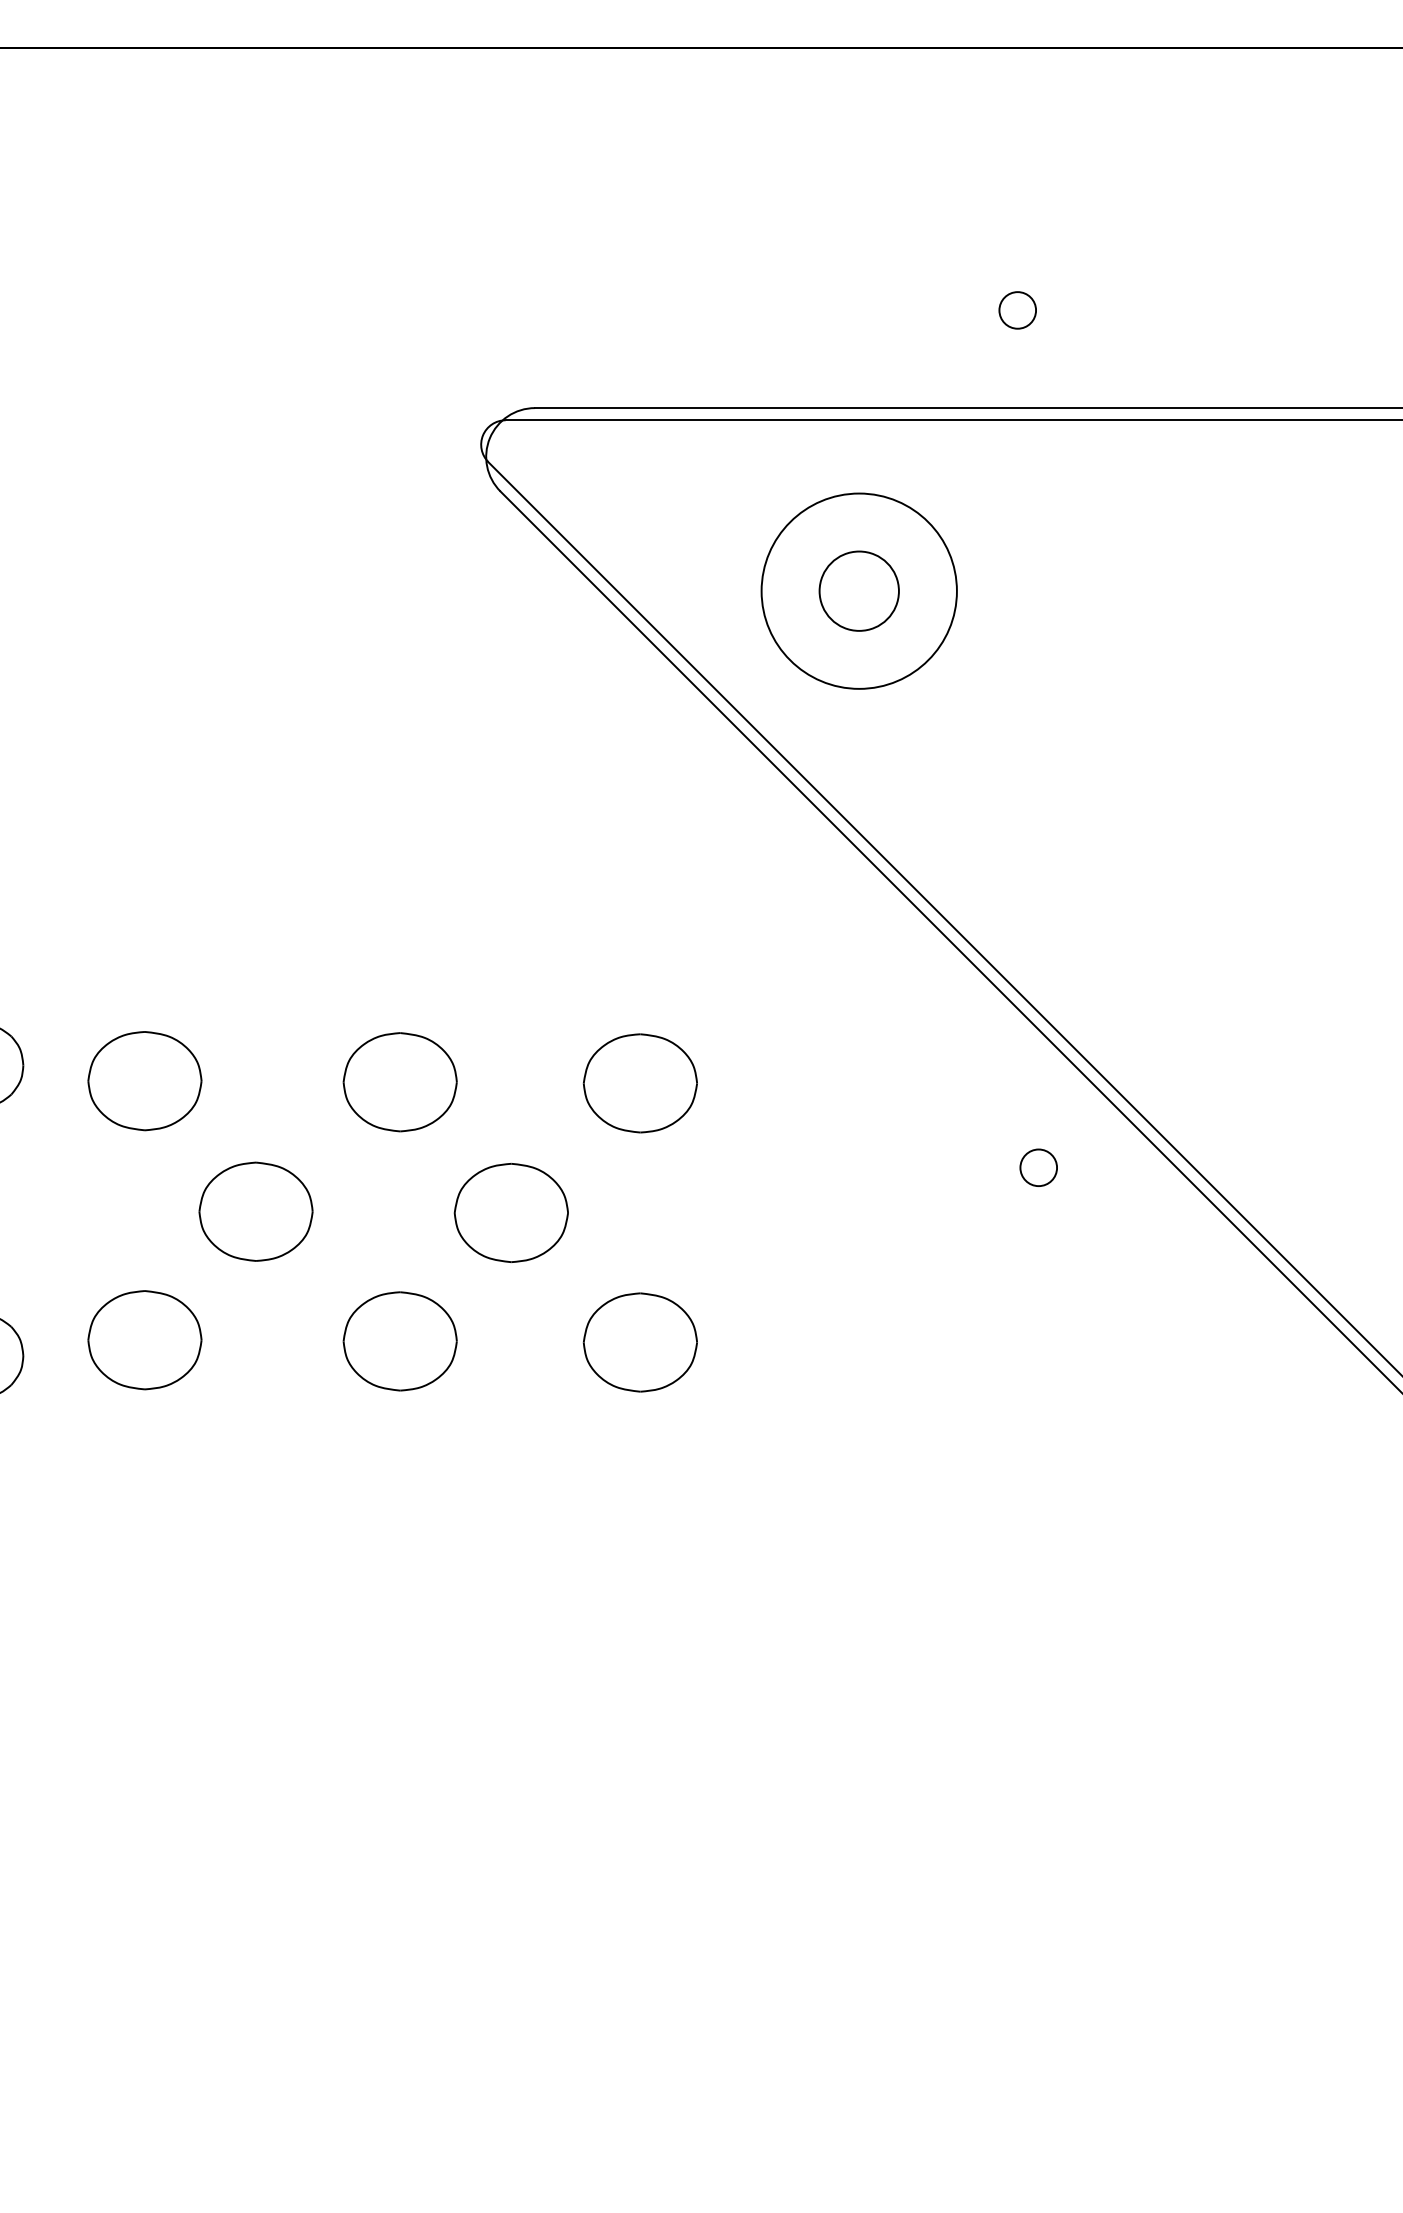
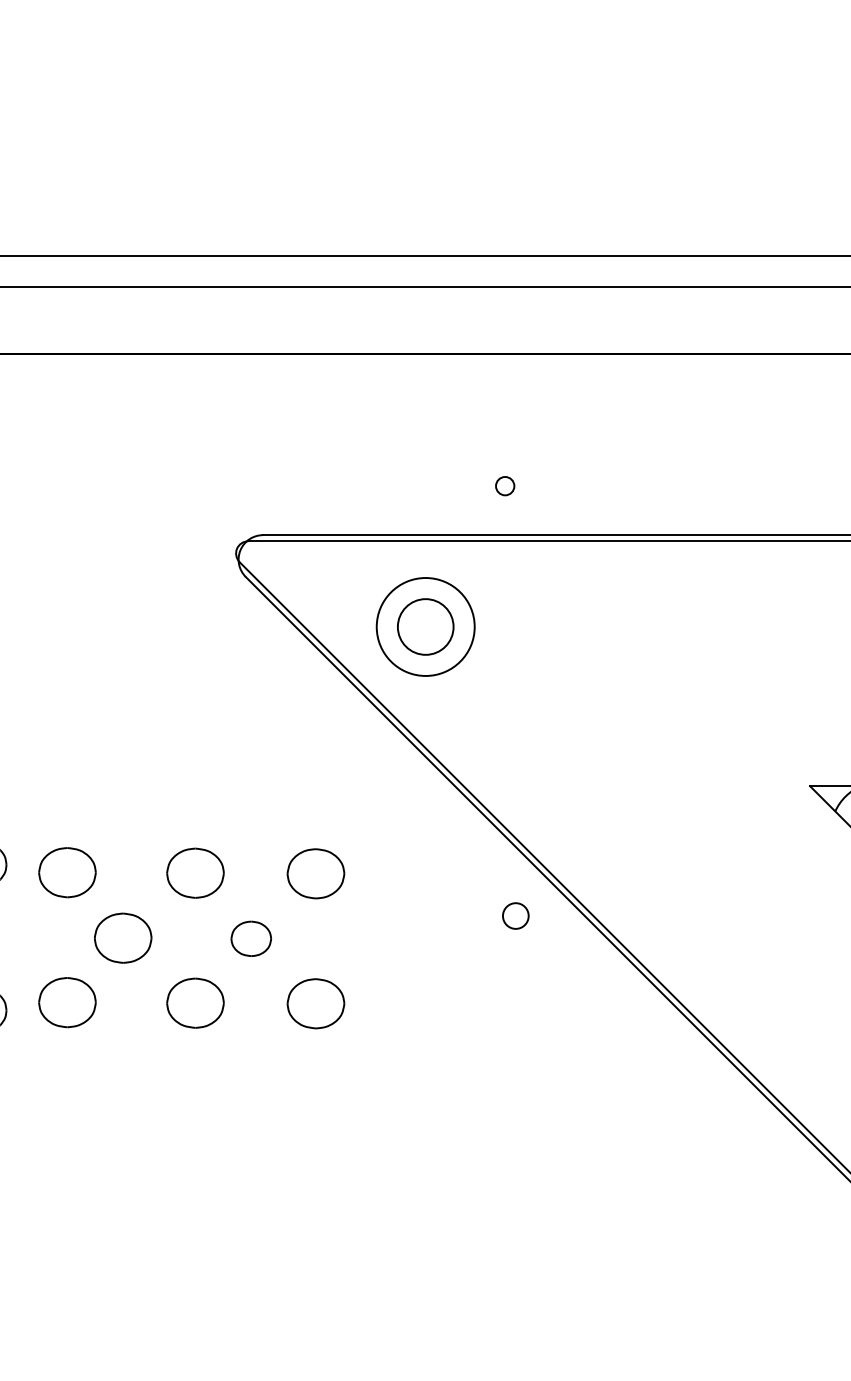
circle: (858, 590) -> (425, 626), size x1.4
circle: (1038, 1168) -> (515, 916), size x1.4
part: (511, 1212) -> (251, 938), size x0.7

